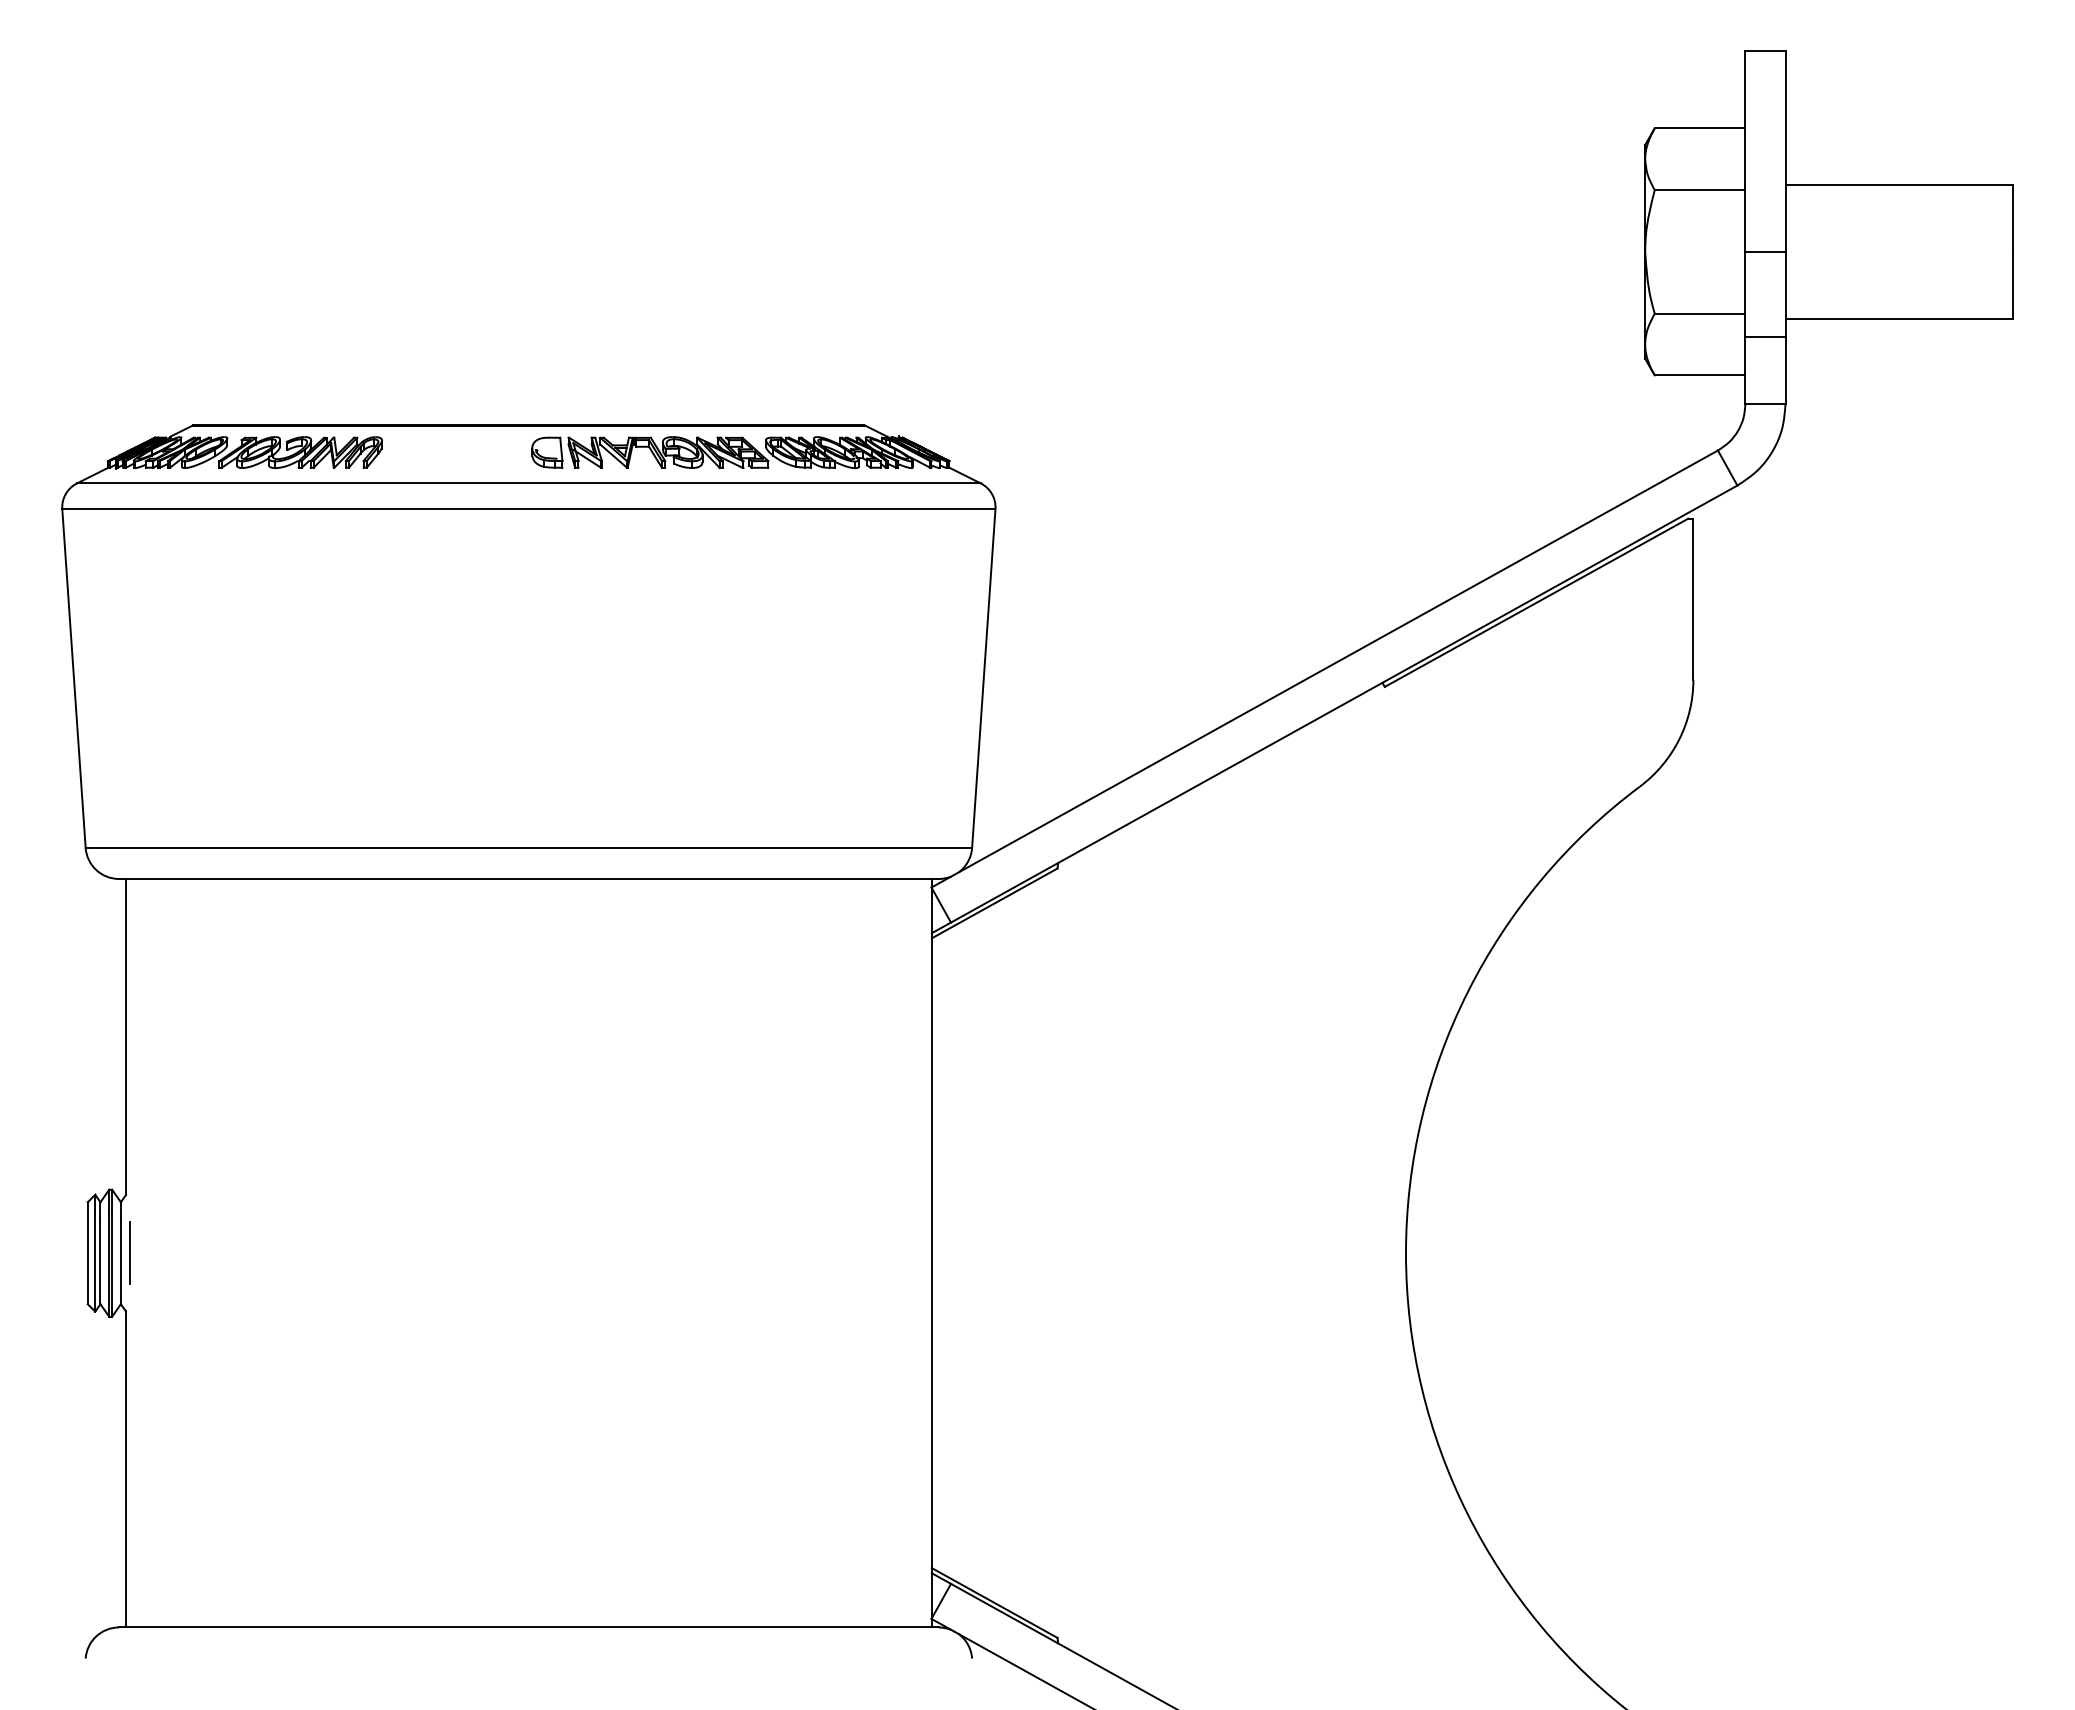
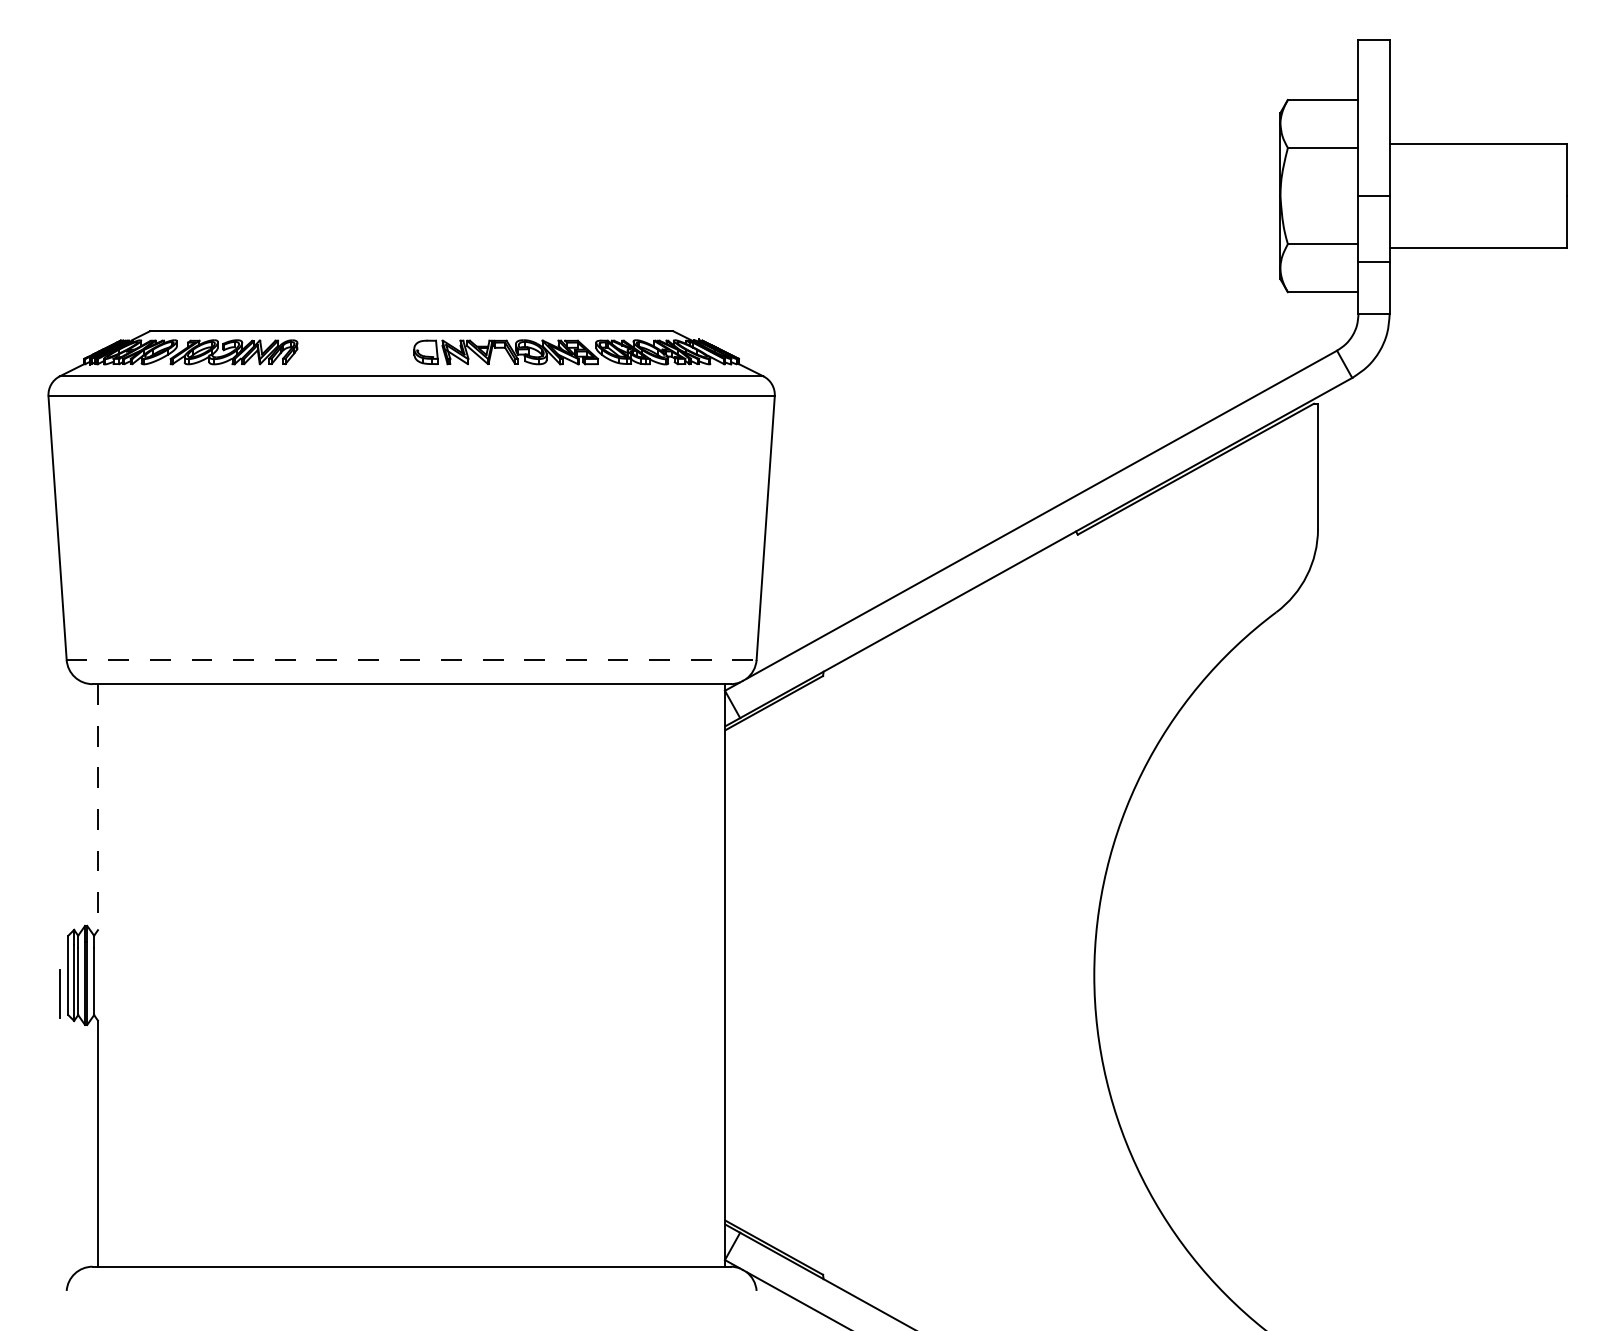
line: (529, 847) -> (412, 659), solid -> dashed
line: (125, 1037) -> (97, 807), solid -> dashed
line: (129, 1252) -> (59, 993), moved

